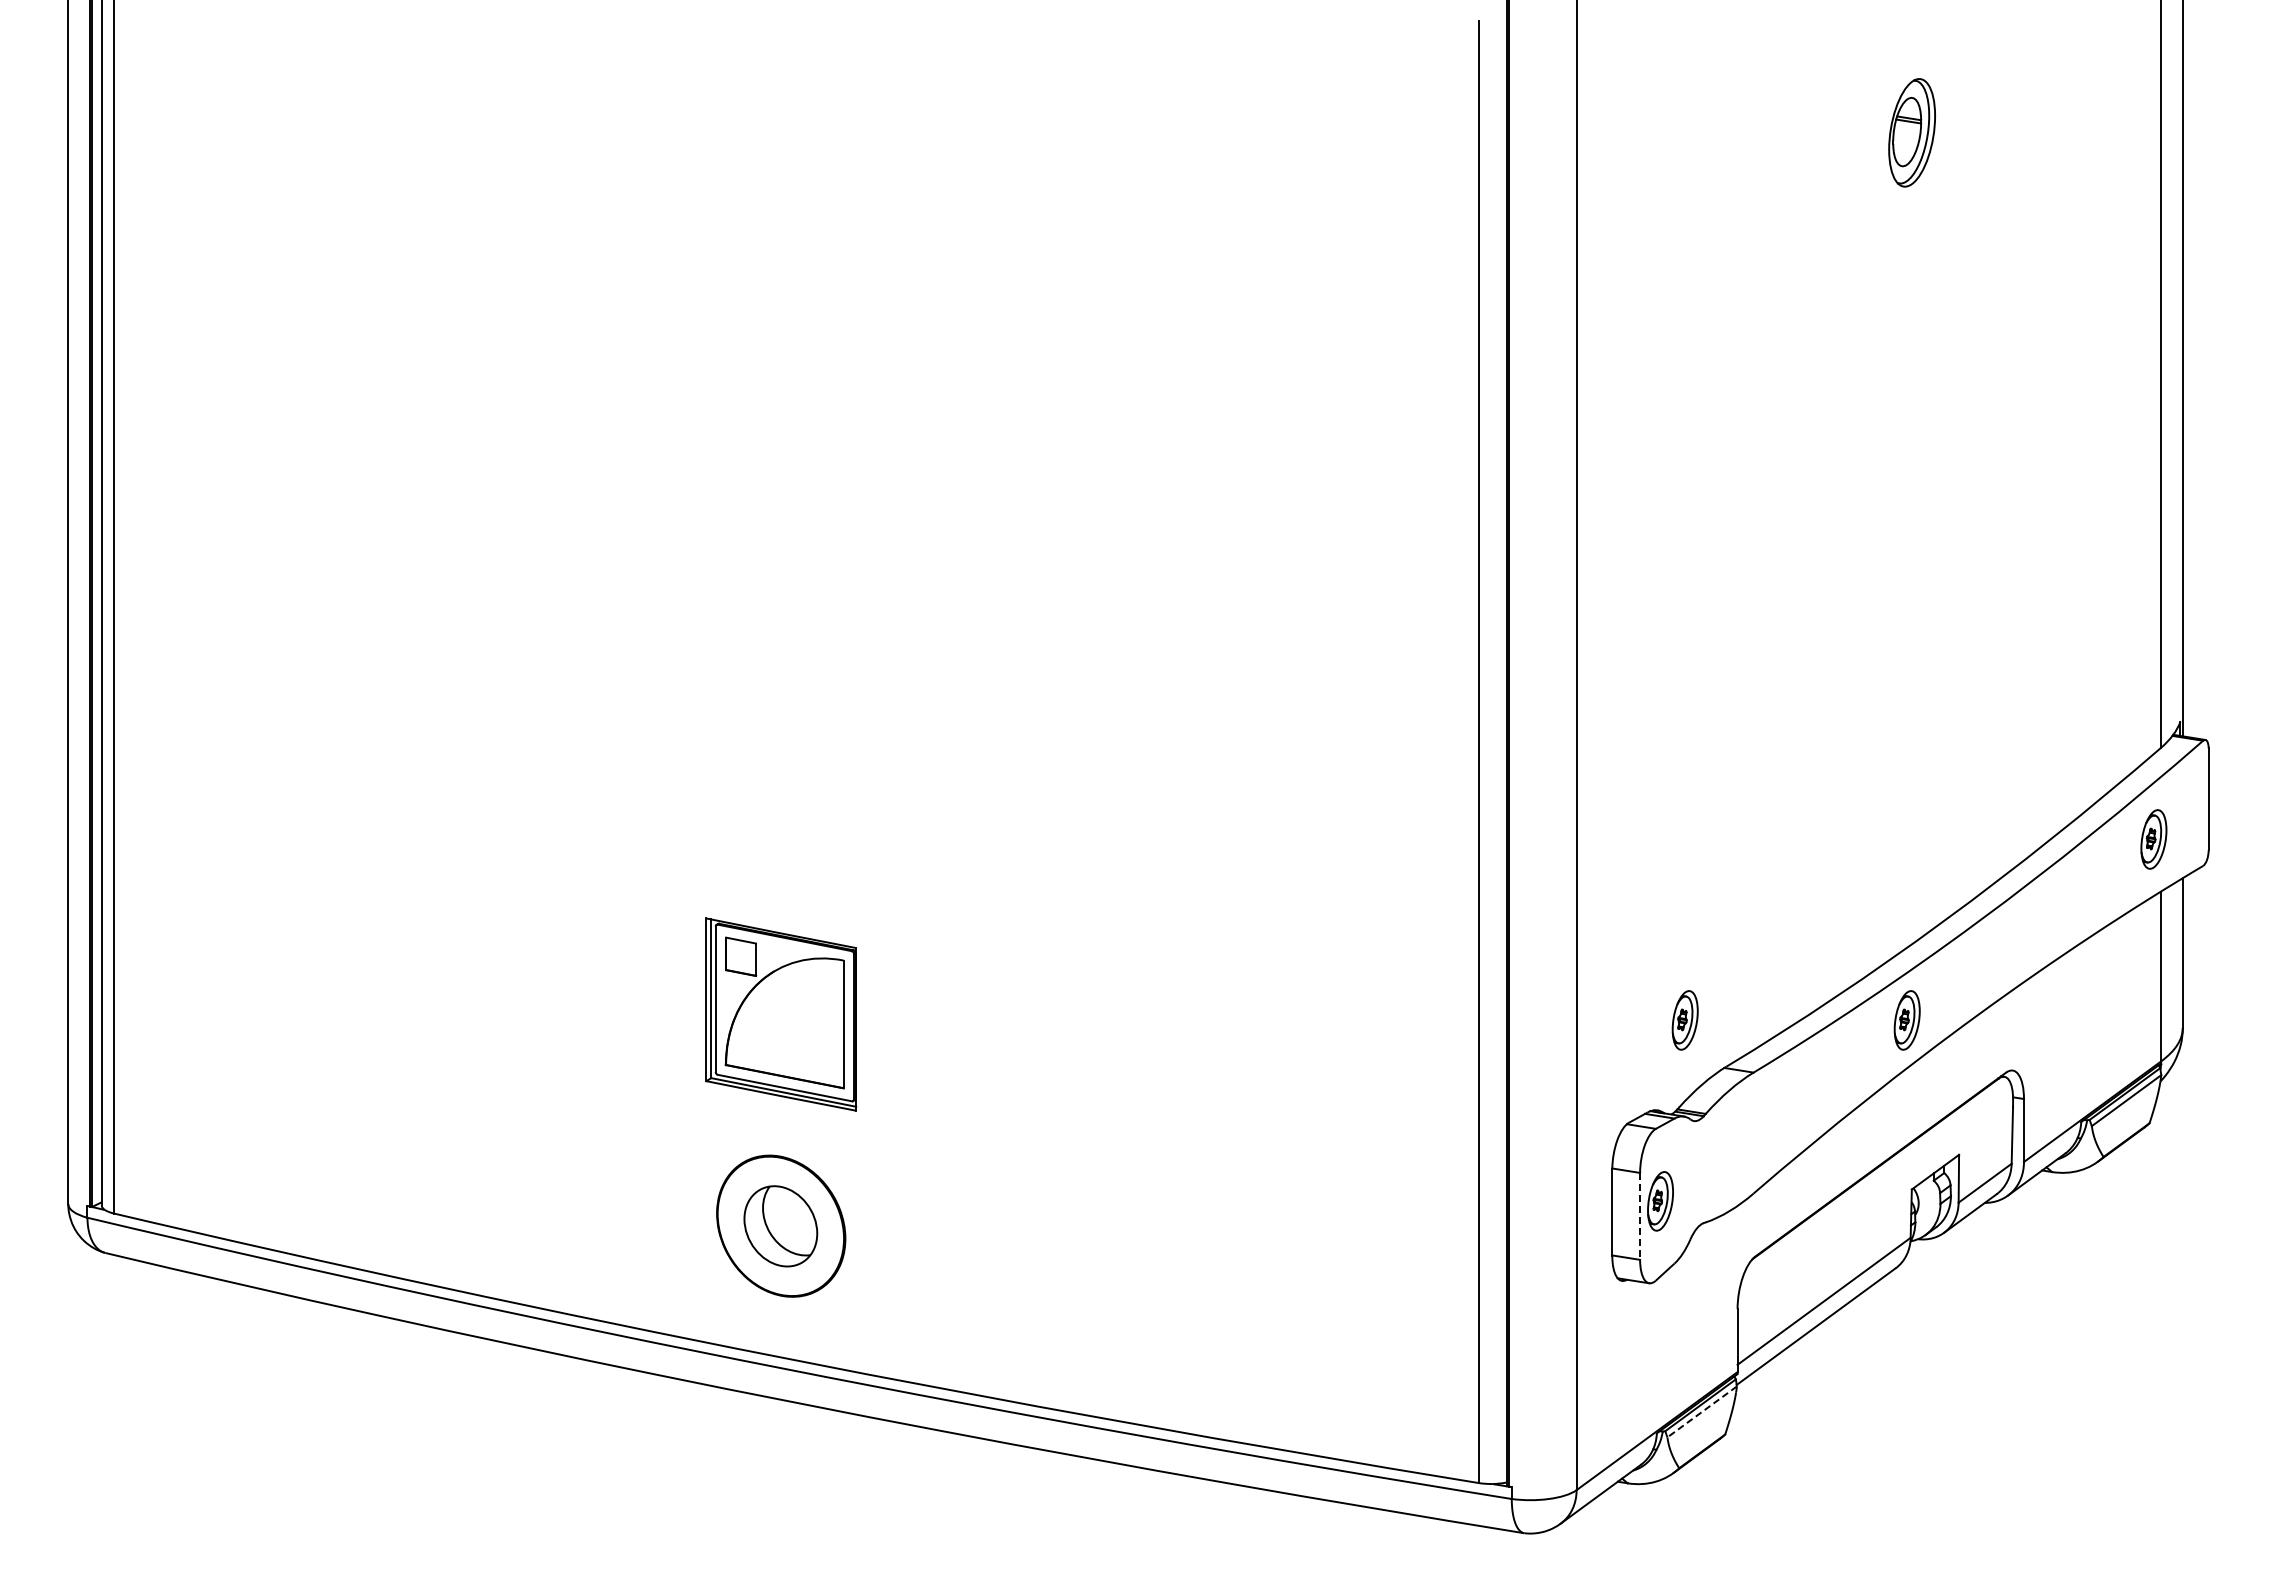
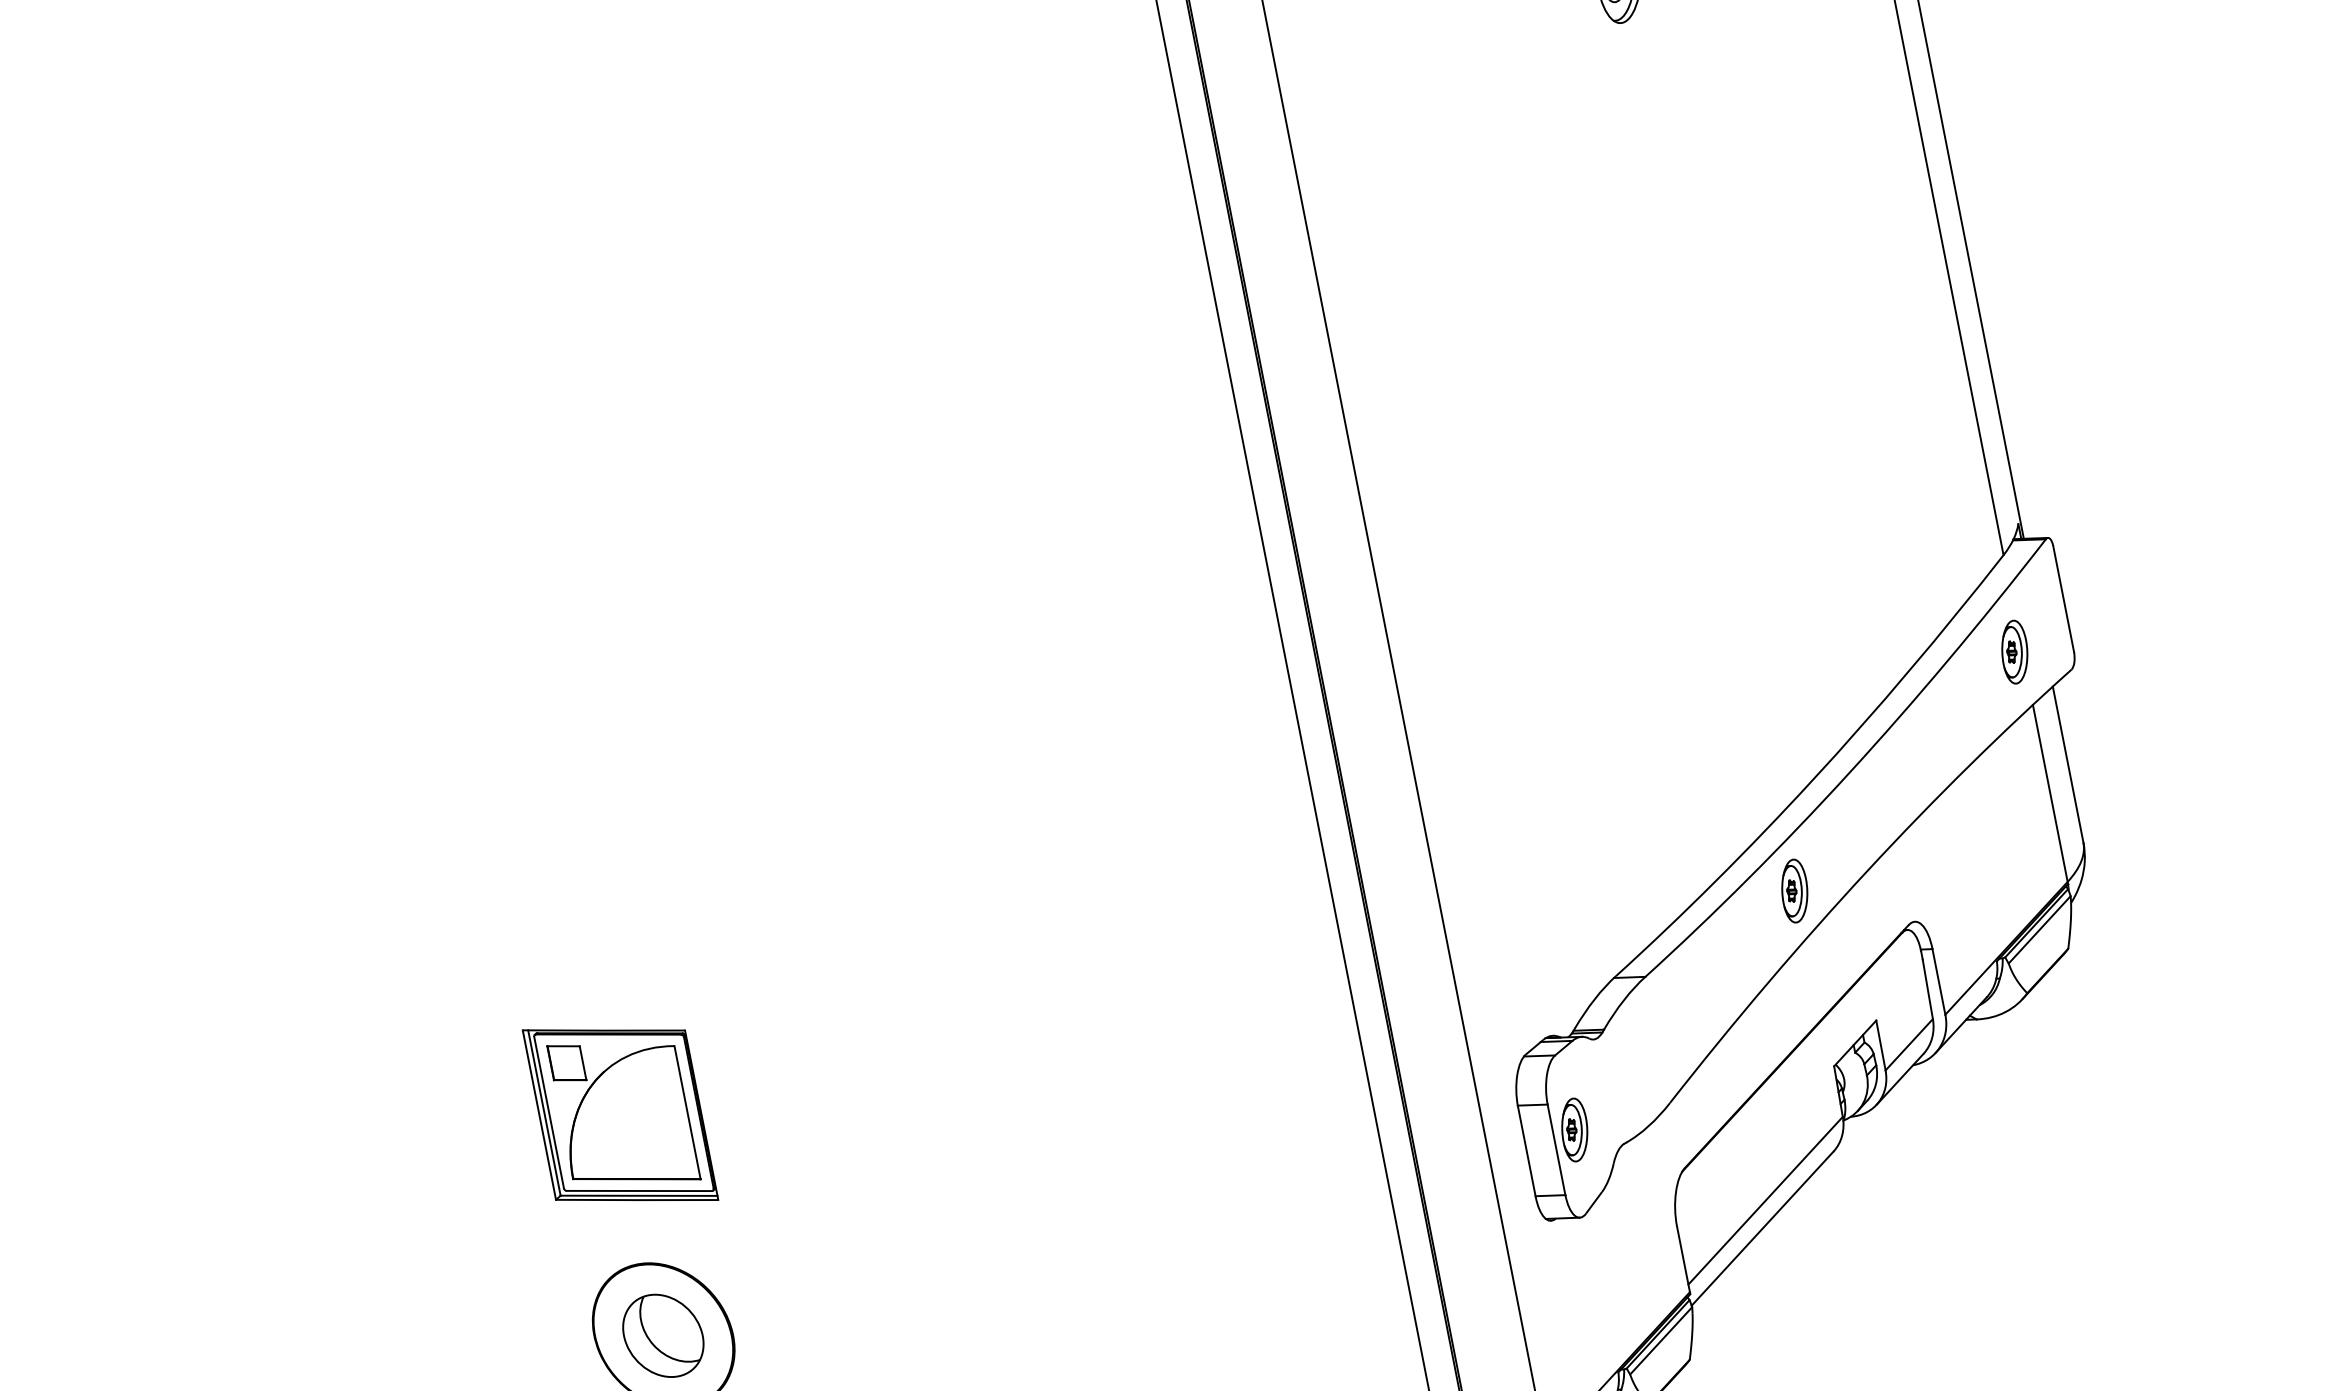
part: (1684, 1020) -> (1562, 936), removed
line: (1640, 1216) -> (1556, 1149), dashed -> solid
line: (1701, 1412) -> (1660, 1341), dashed -> solid

